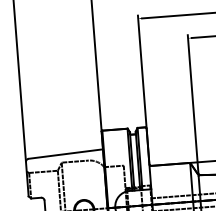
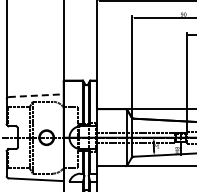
line: (66, 153) -> (36, 95), solid -> dashed

